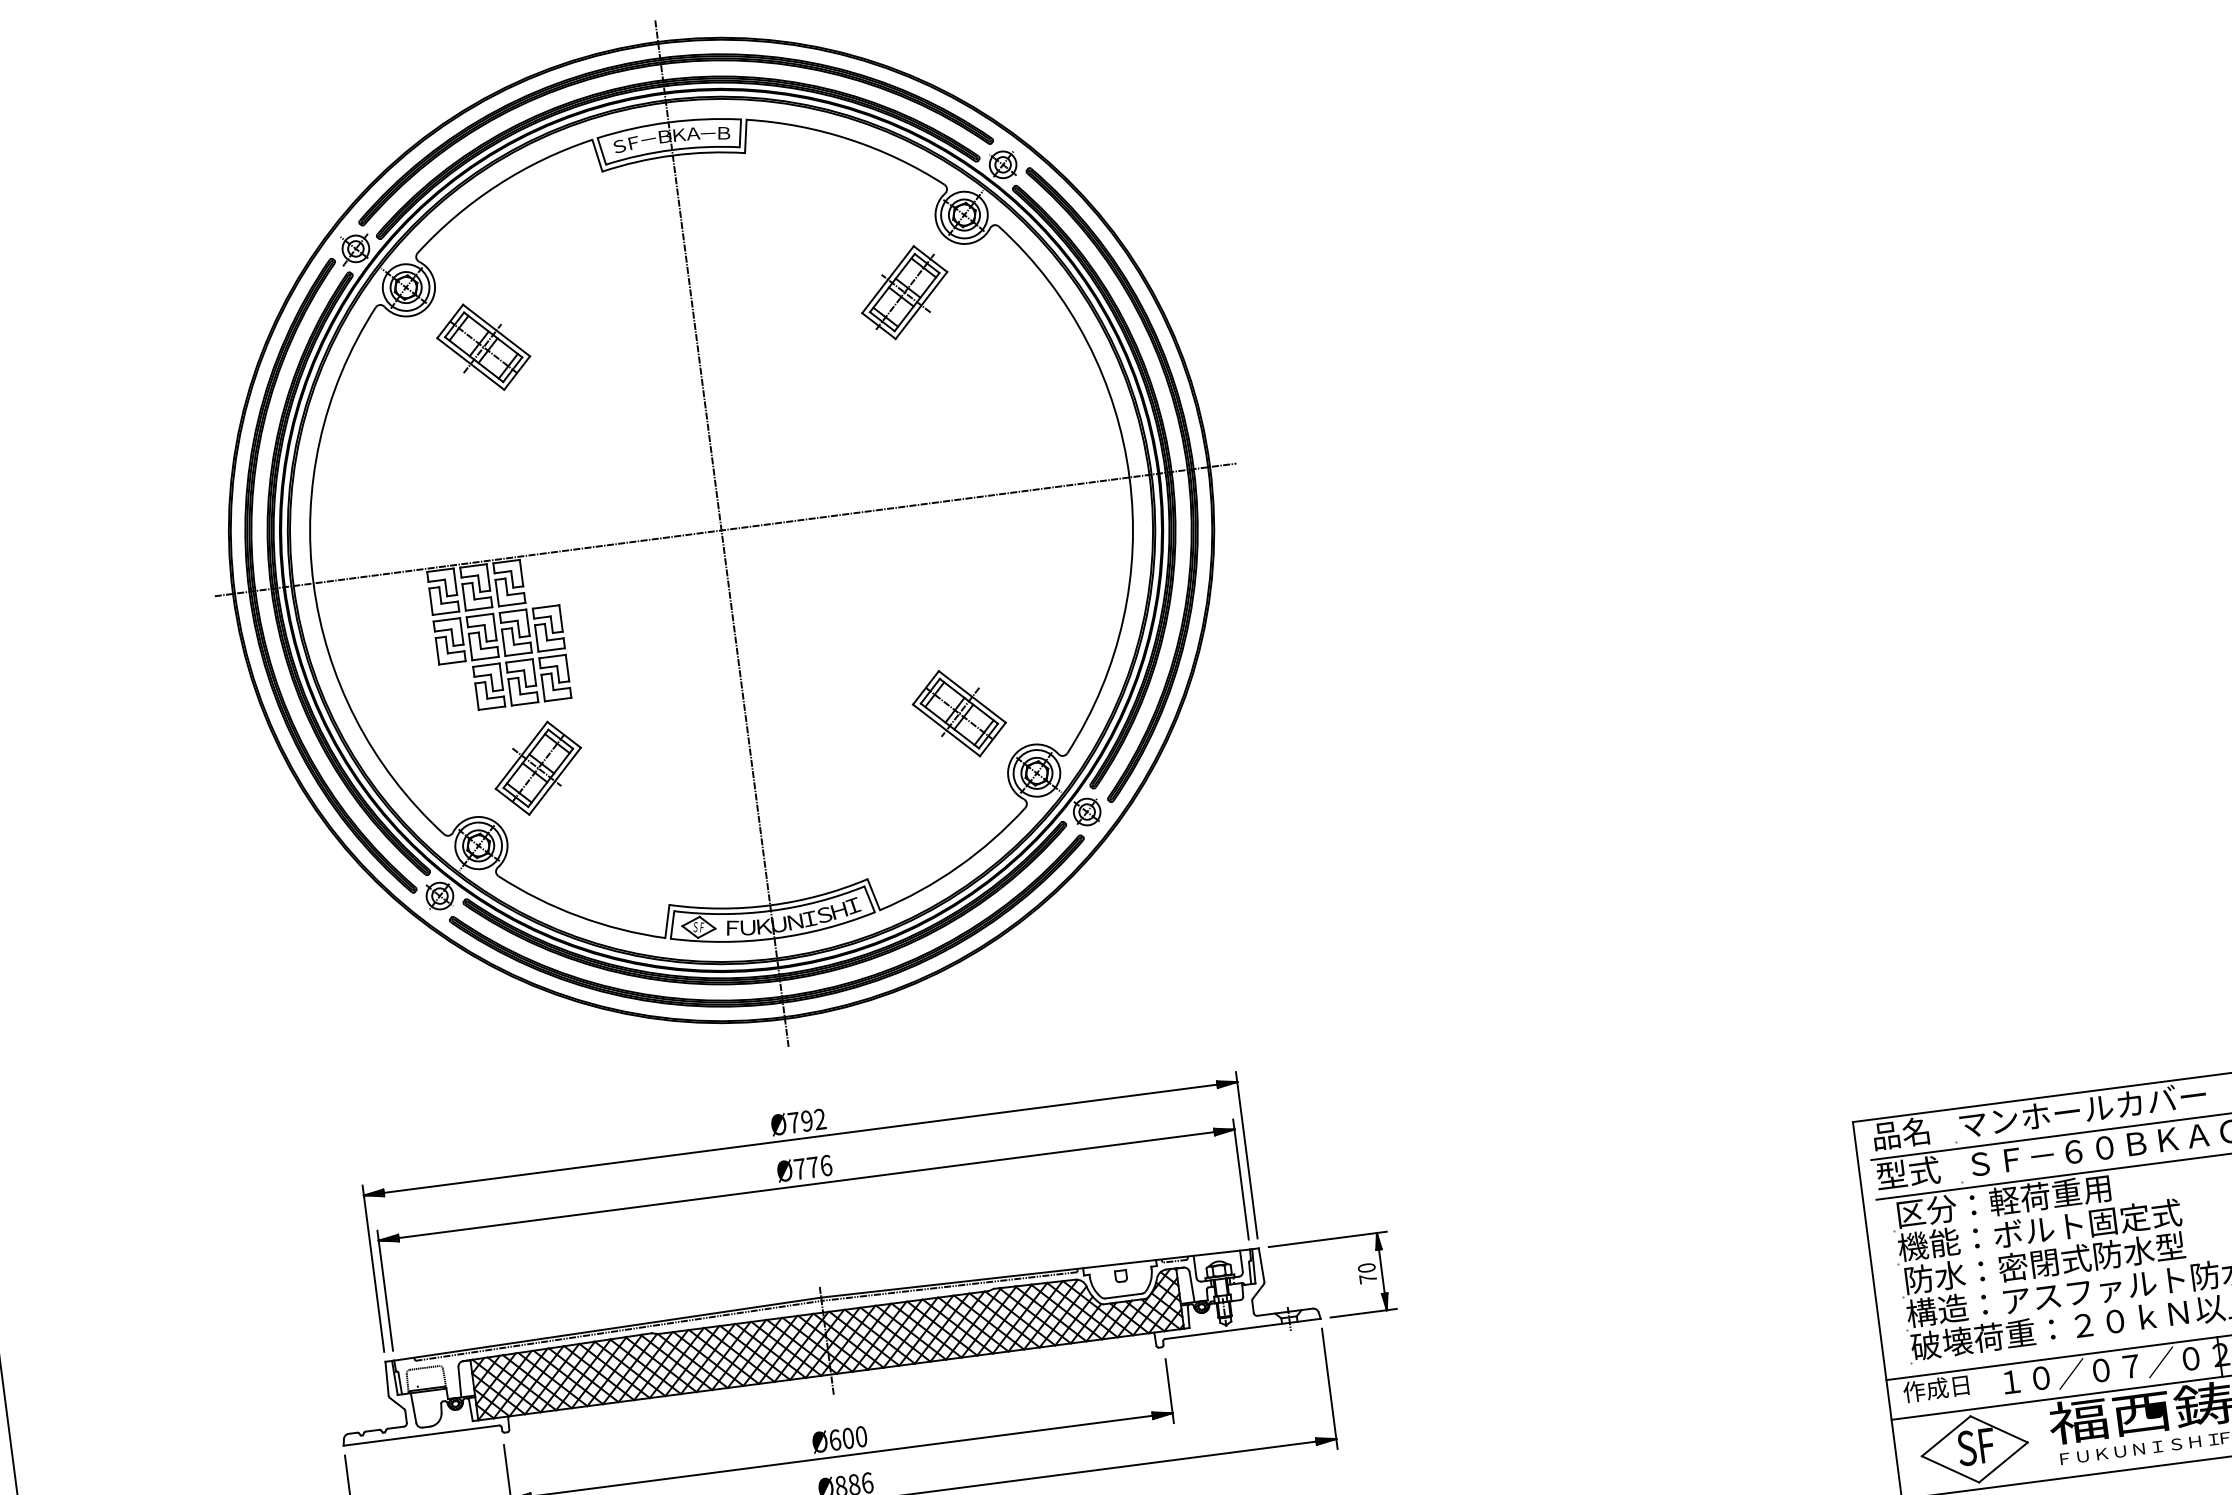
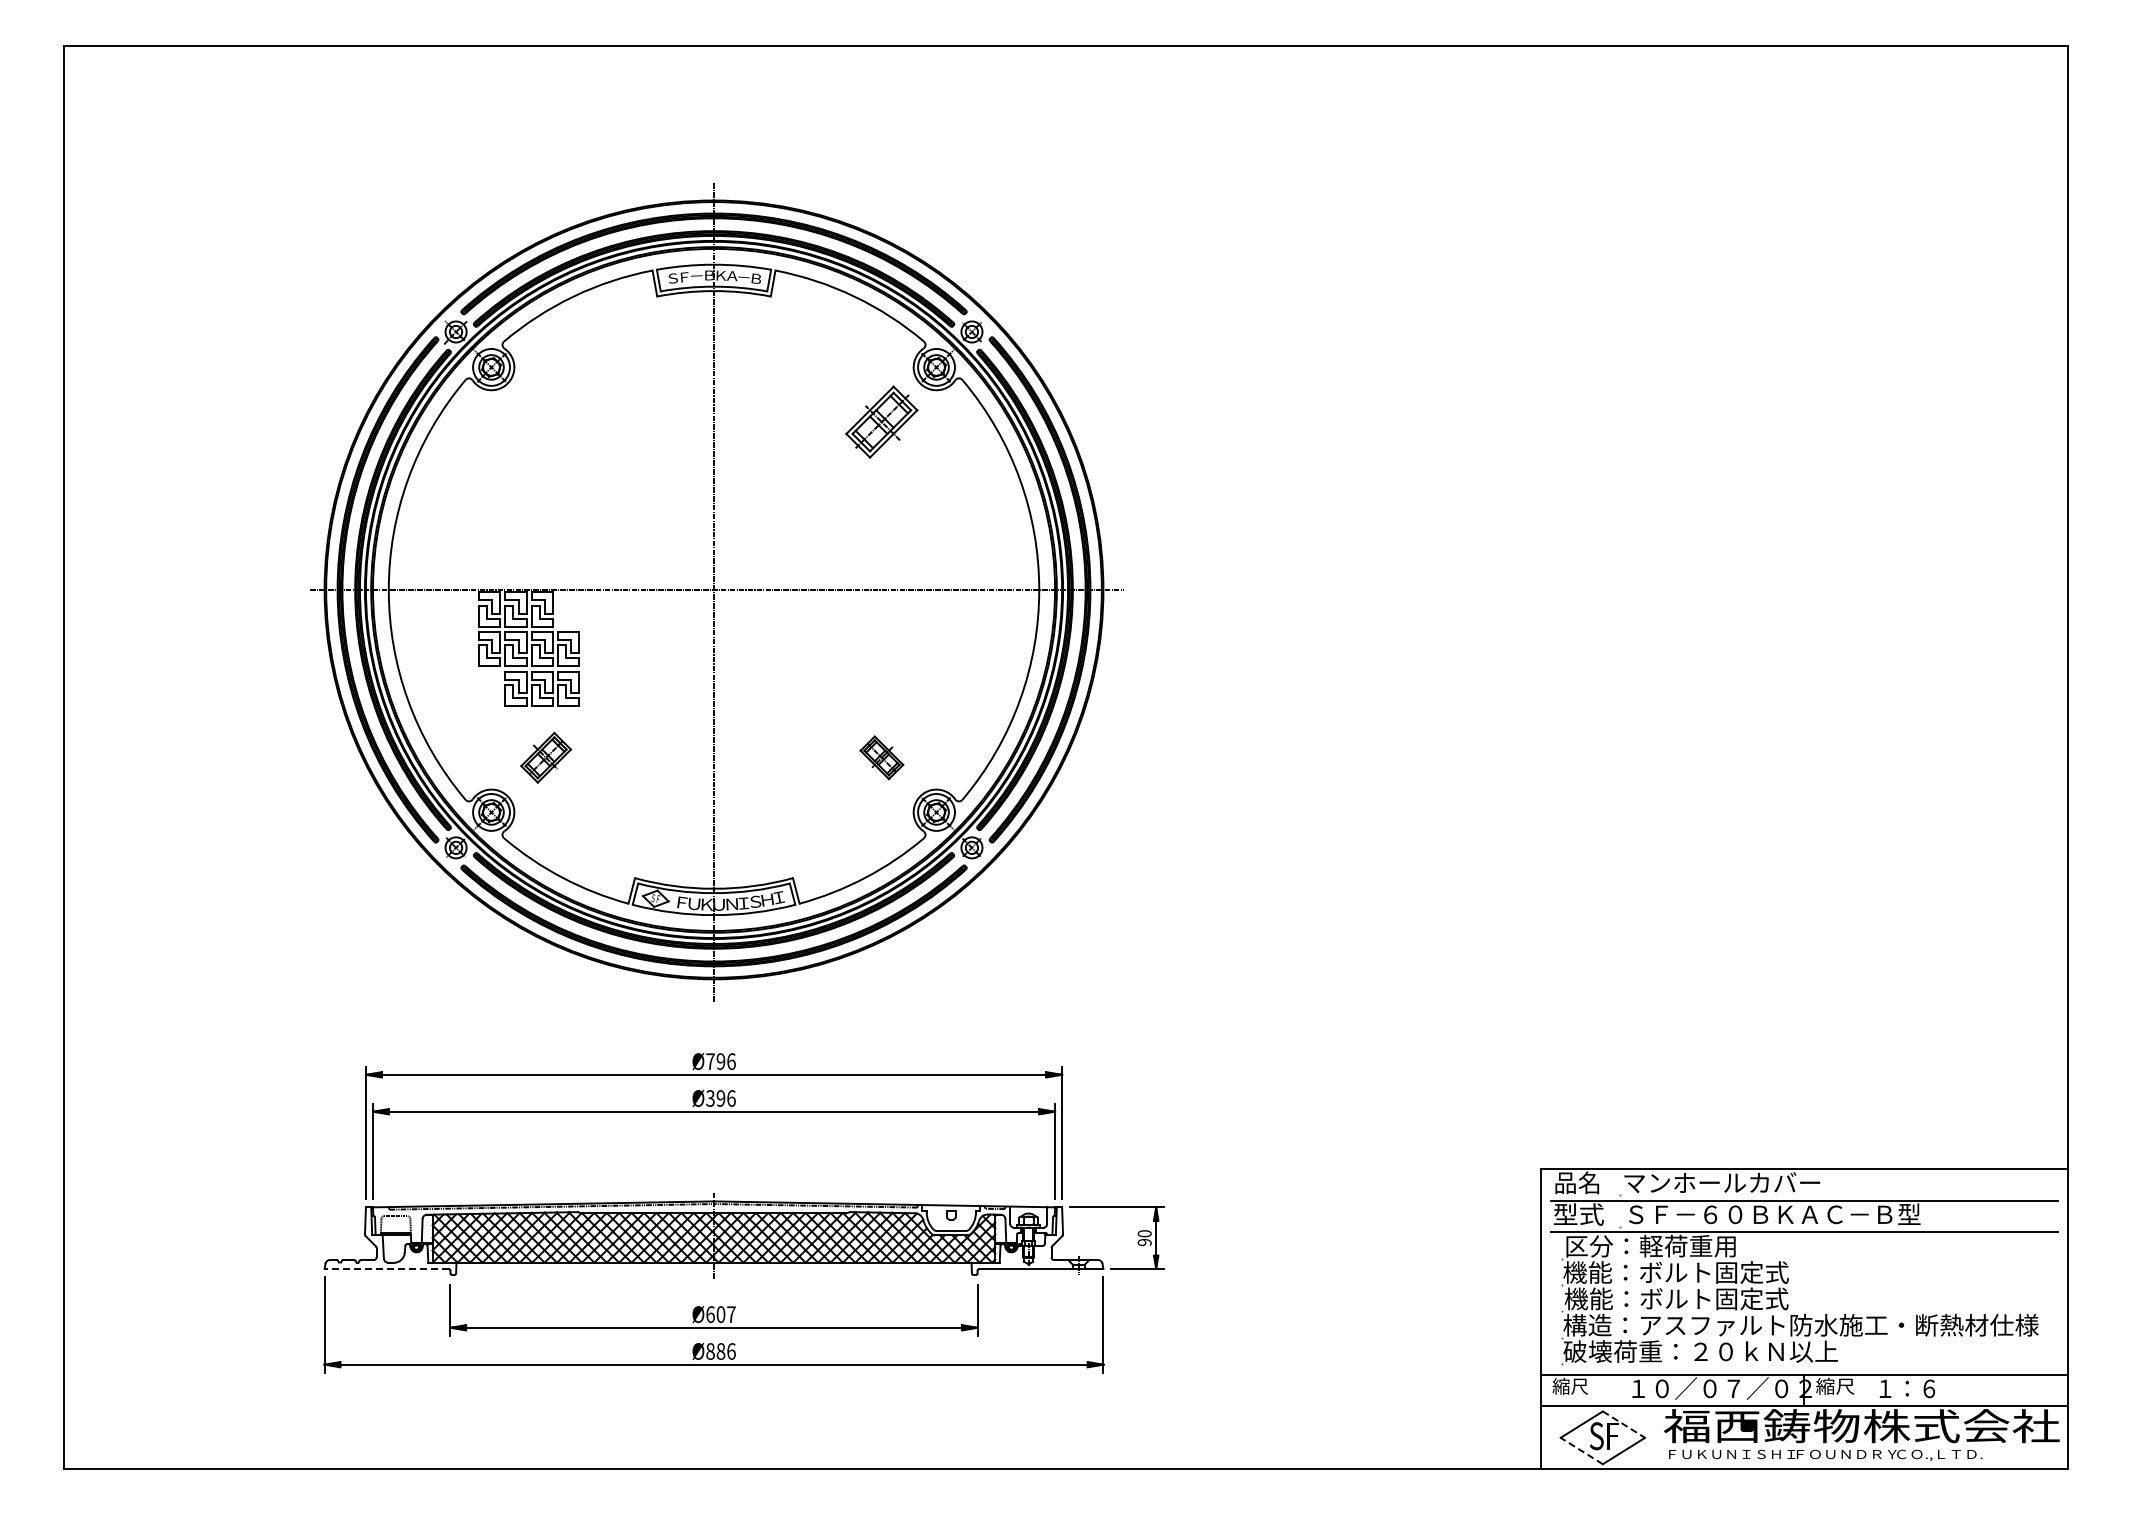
part: (482, 346) -> (545, 421), removed
part: (958, 713) -> (881, 757), size x0.6
part: (537, 768) -> (545, 757), size x0.7
text: (820, 1119) -> (731, 1061), Ø792 -> Ø796
text: (806, 1168) -> (715, 1098), Ø776 -> Ø396
text: (2044, 1262) -> (1676, 1298), 防水：密閉式防水型 -> 機能：ボルト固定式
text: (1367, 1279) -> (1144, 1242), 70 -> 90
text: (1935, 1387) -> (1578, 1385), 作成日 -> 縮尺
line: (1998, 1429) -> (1623, 1424), solid -> dashed
line: (421, 1435) -> (386, 1268), solid -> dashed
text: (861, 1436) -> (731, 1314), Ø600 -> Ø607
line: (1950, 1470) -> (1581, 1451), solid -> dashed

